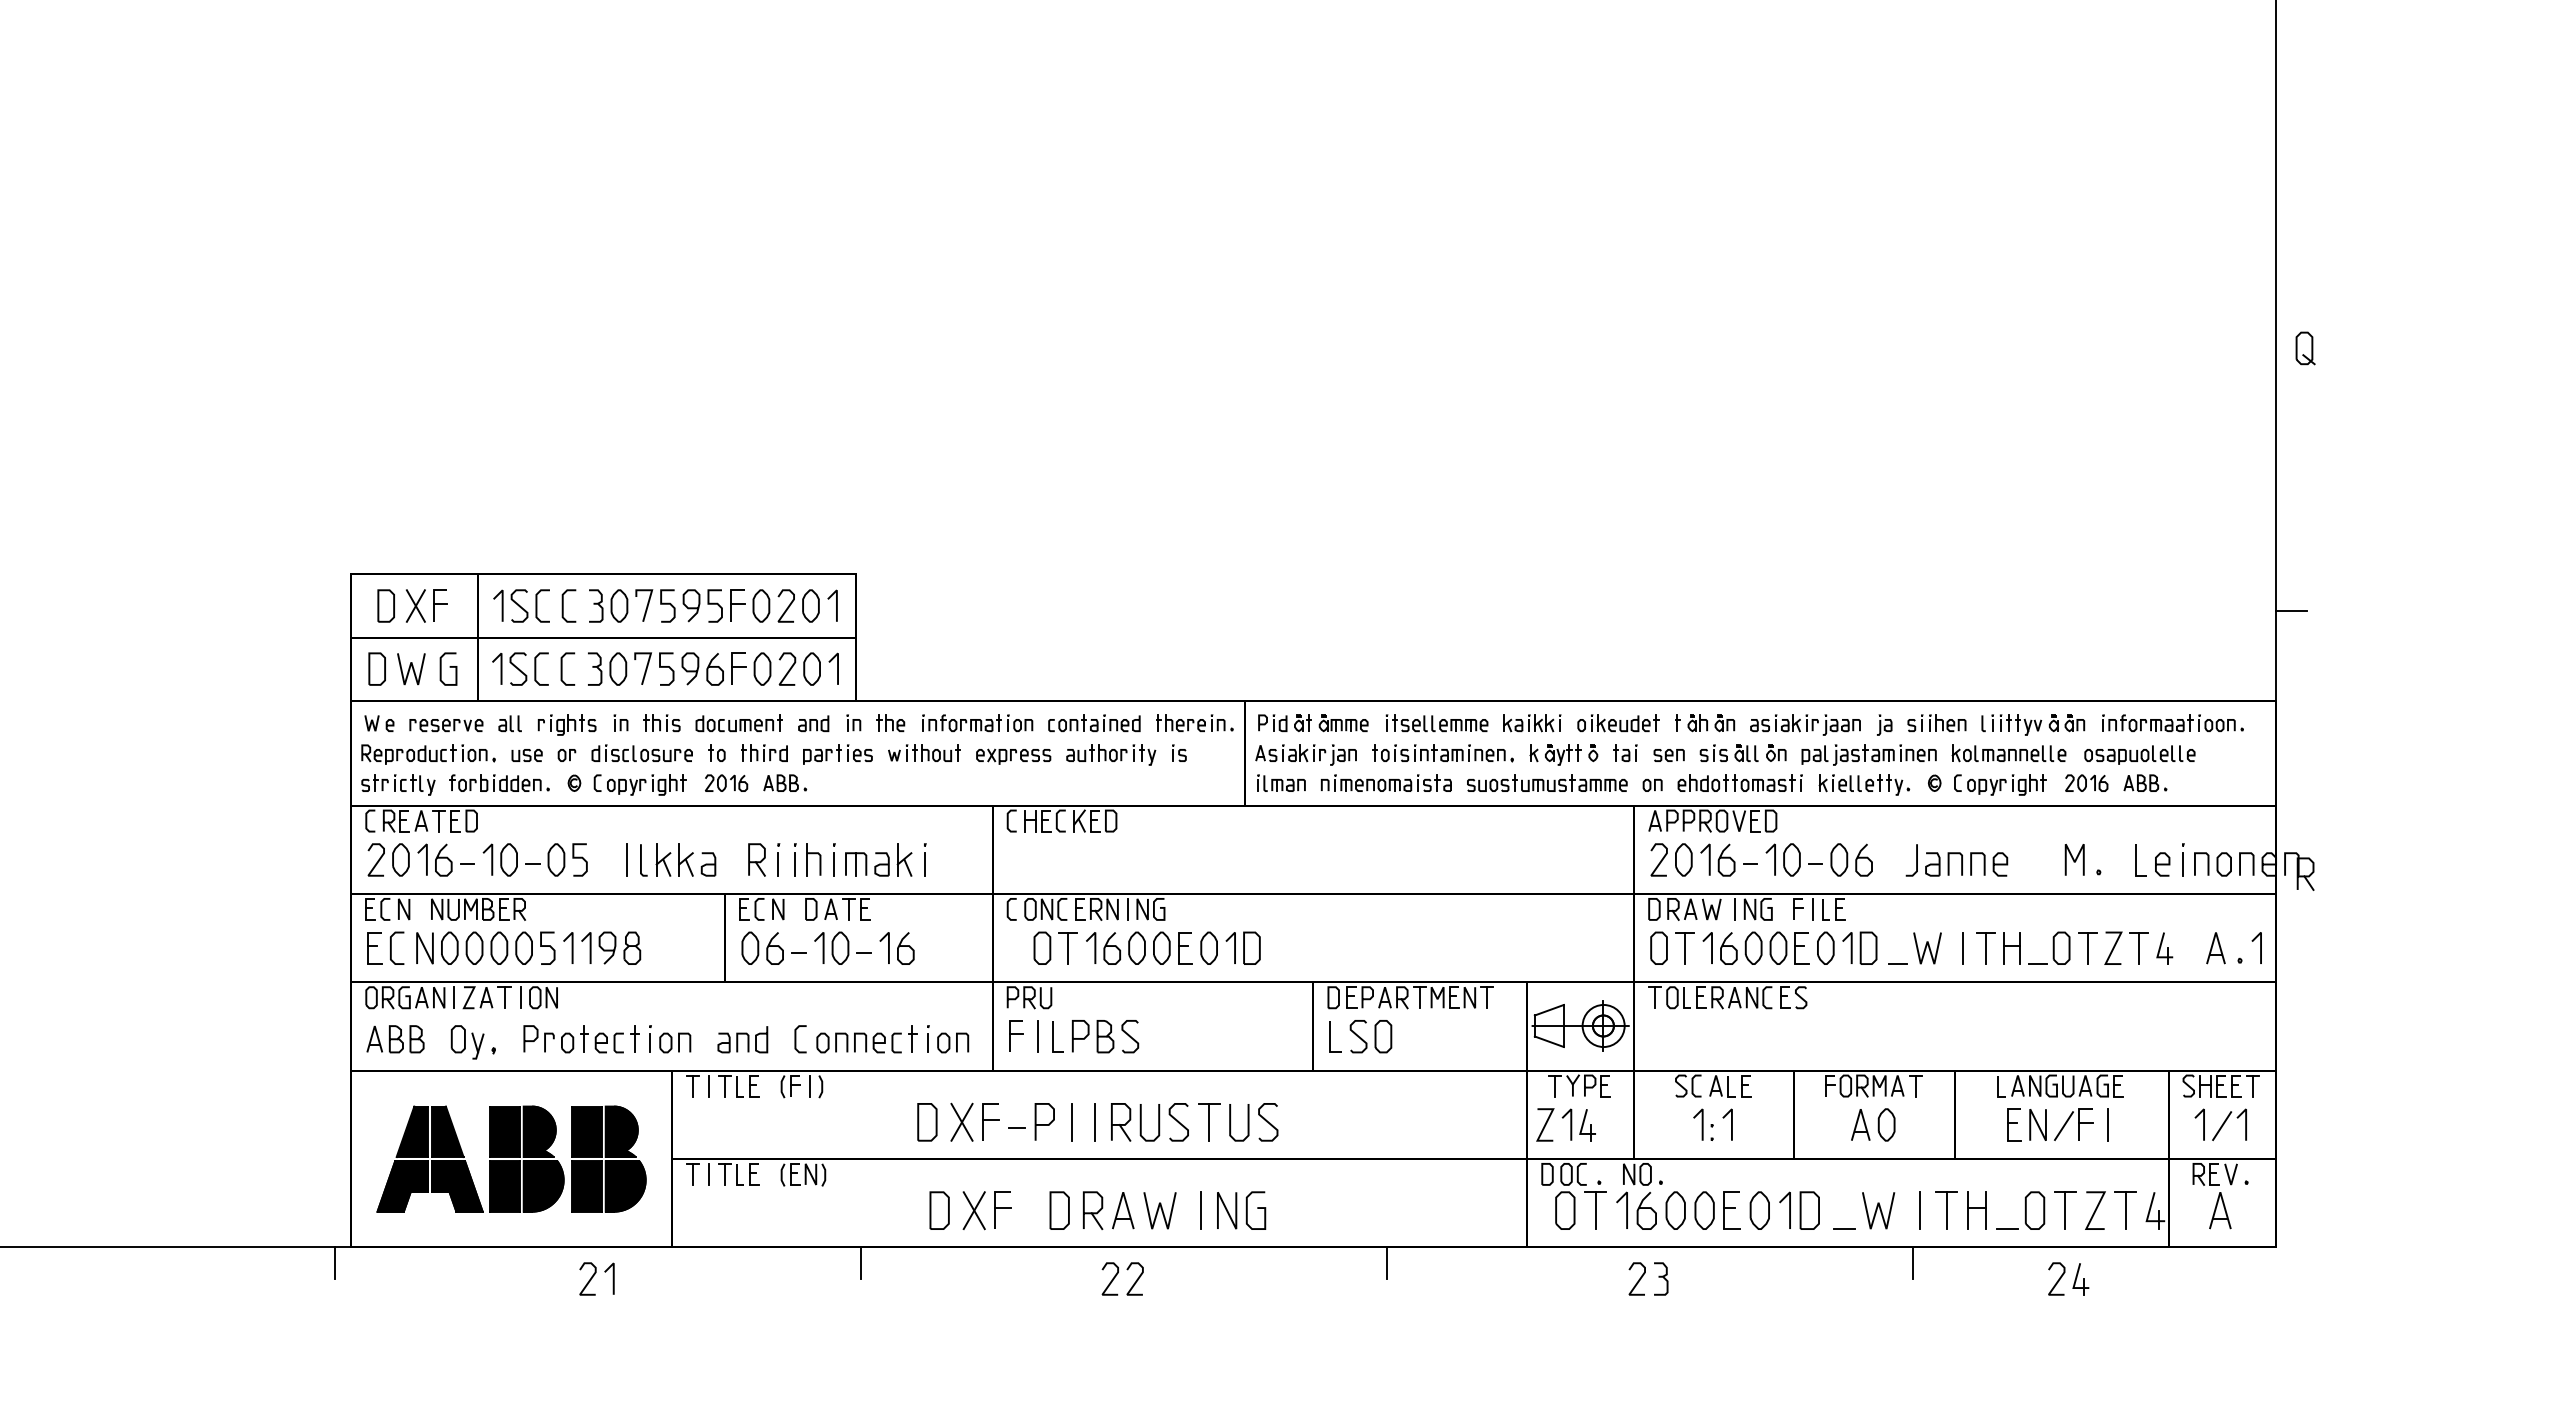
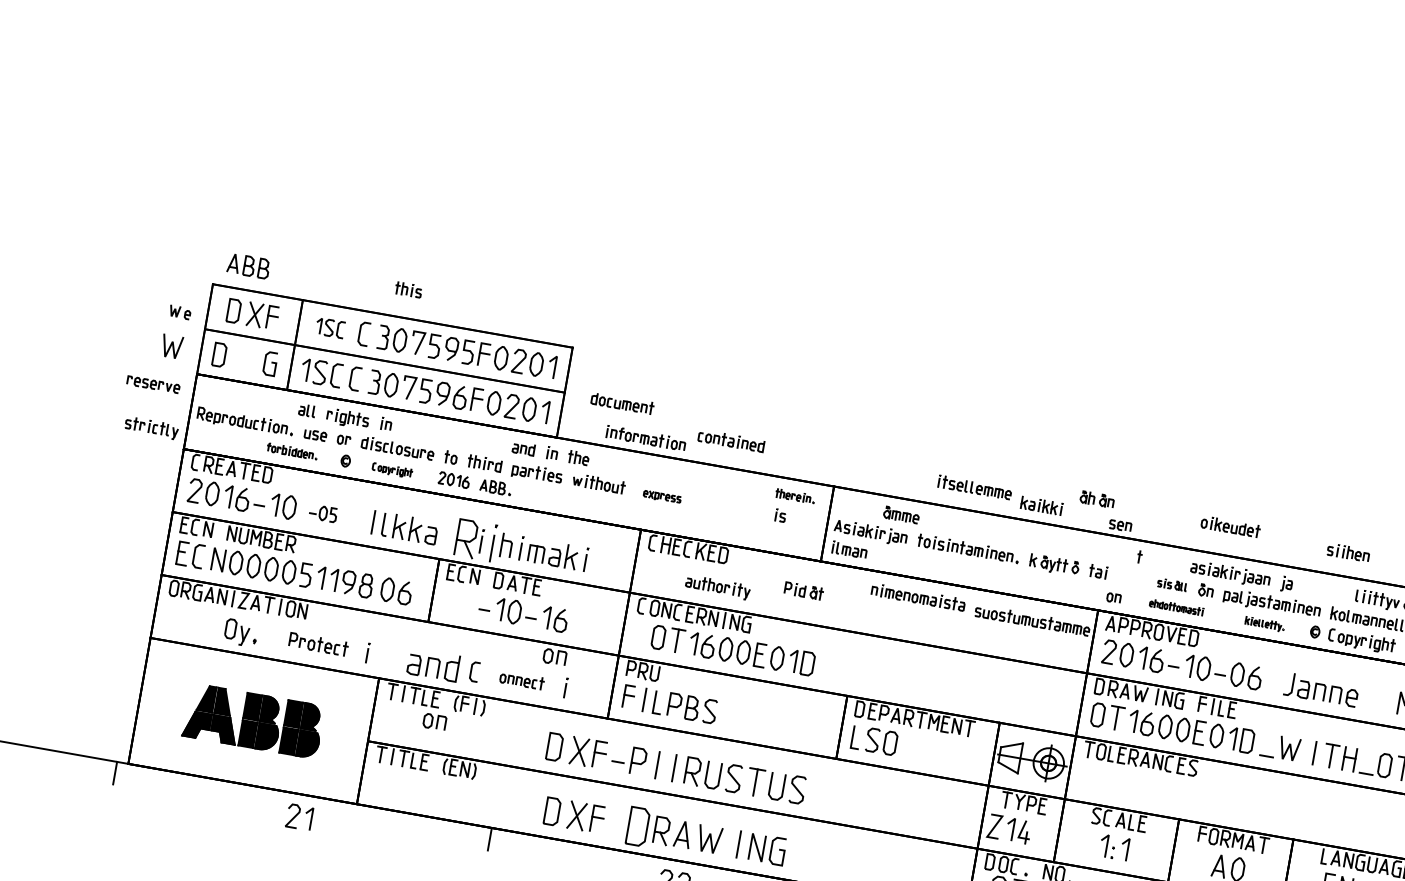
part: (521, 605) -> (330, 327), size x0.7
line: (410, 669) -> (171, 346), moved
part: (379, 723) -> (180, 312), moved
part: (661, 723) -> (408, 290), moved
part: (738, 723) -> (622, 403), moved
part: (977, 723) -> (645, 438), moved
part: (1094, 723) -> (731, 441), moved
part: (1194, 723) -> (795, 496), size x0.7
part: (1284, 723) -> (803, 591), moved
part: (1436, 723) -> (974, 487), moved
part: (1532, 723) -> (1041, 506), moved
part: (1618, 723) -> (1230, 526), moved
part: (1711, 723) -> (1097, 499), moved
part: (1936, 723) -> (1348, 552), moved
part: (446, 725) -> (153, 384), moved
part: (1728, 753) -> (1172, 584), size x0.7
part: (1111, 754) -> (718, 587), moved
part: (1668, 755) -> (1119, 525), moved
part: (1013, 756) -> (662, 497), size x0.7
part: (499, 782) -> (292, 451), size x0.7
part: (1385, 782) -> (917, 596), moved
part: (1547, 782) -> (1032, 619), moved
part: (1739, 782) -> (1176, 606), size x0.6
part: (398, 784) -> (151, 427), moved
part: (639, 784) -> (391, 470), size x0.6
part: (1864, 784) -> (1265, 624), size x0.6
part: (556, 859) -> (323, 513), size x0.6
part: (756, 859) -> (465, 538), size x1.6
part: (795, 859) -> (493, 543), size x1.6
part: (762, 947) -> (396, 590), moved
part: (395, 1039) -> (248, 266), moved
part: (581, 1039) -> (318, 644), size x0.7
part: (742, 1039) -> (433, 664), size x1.4
part: (866, 1039) -> (521, 680), size x0.6
part: (675, 1042) -> (435, 721), moved
part: (953, 1042) -> (555, 656), moved
part: (511, 1158) -> (253, 720), size x0.7
part: (1059, 1210) -> (637, 826), size x1.4

